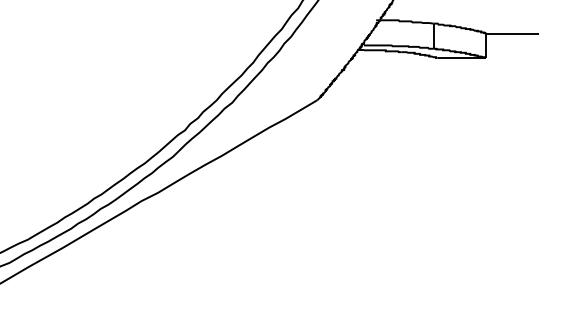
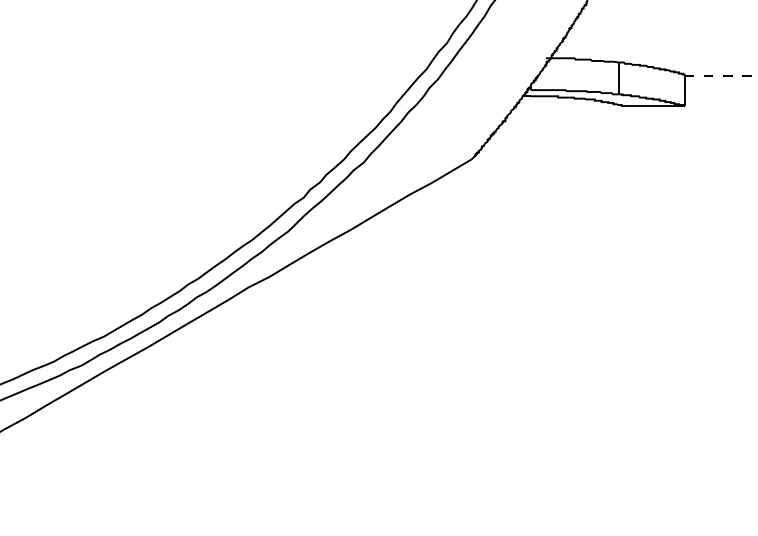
line: (512, 33) -> (718, 75), solid -> dashed

